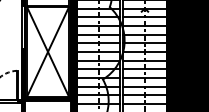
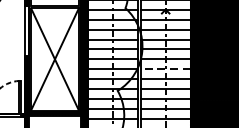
line: (145, 60) -> (166, 69), solid -> dashed

